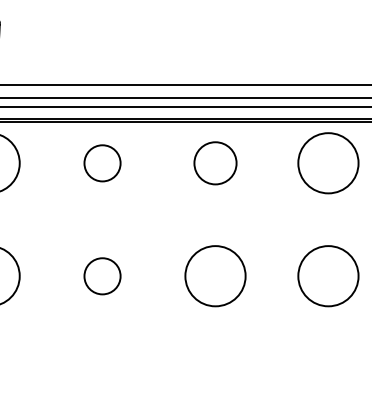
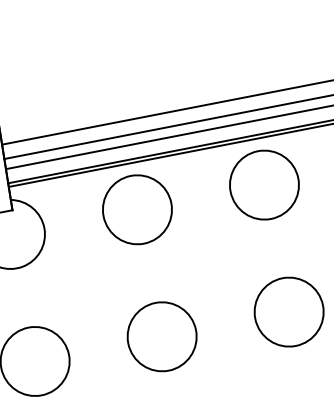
circle: (102, 163) -> (137, 210), size x1.67
circle: (215, 163) -> (264, 185), size x1.43
circle: (102, 276) -> (162, 337), size x1.67

